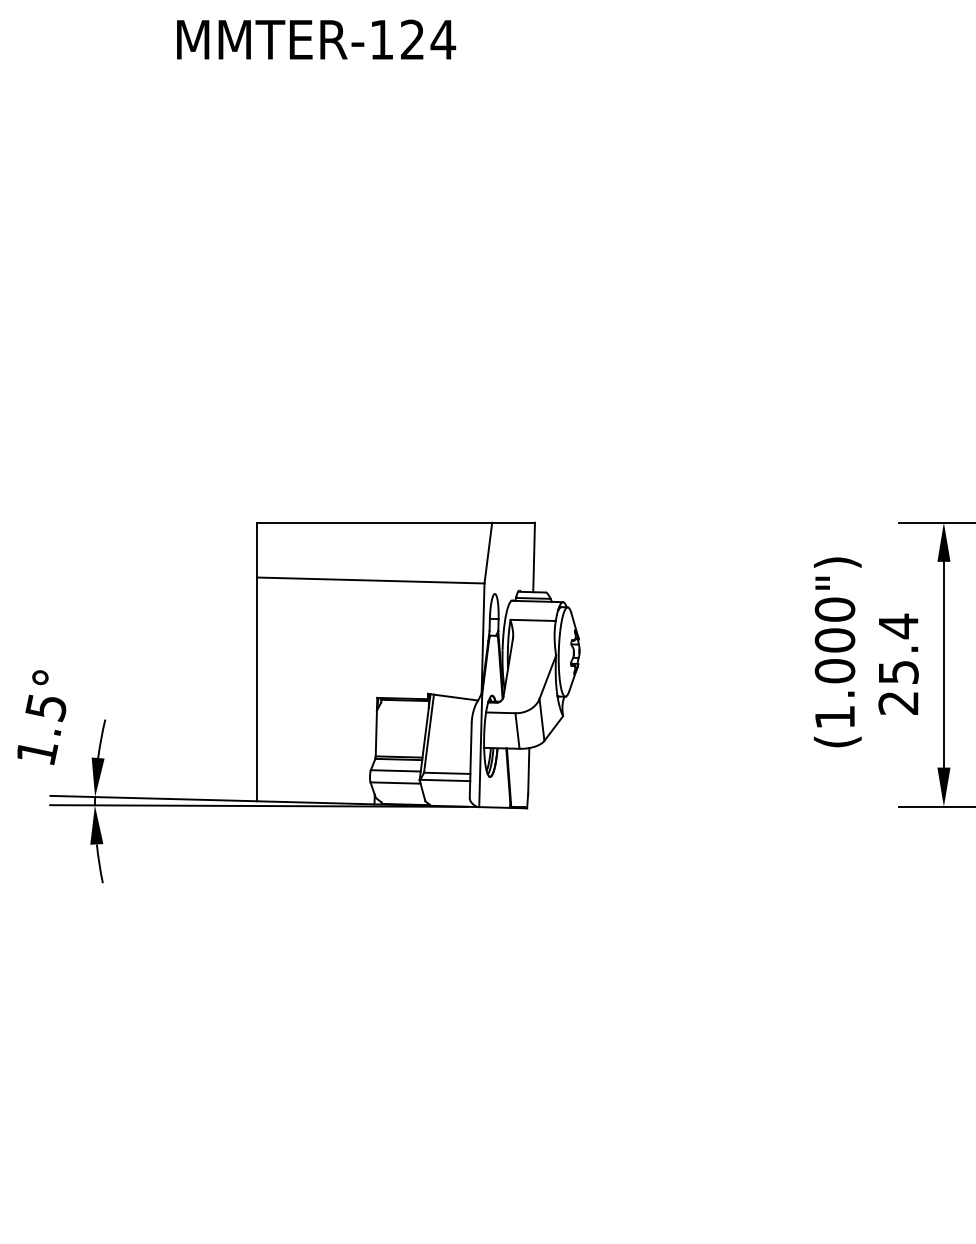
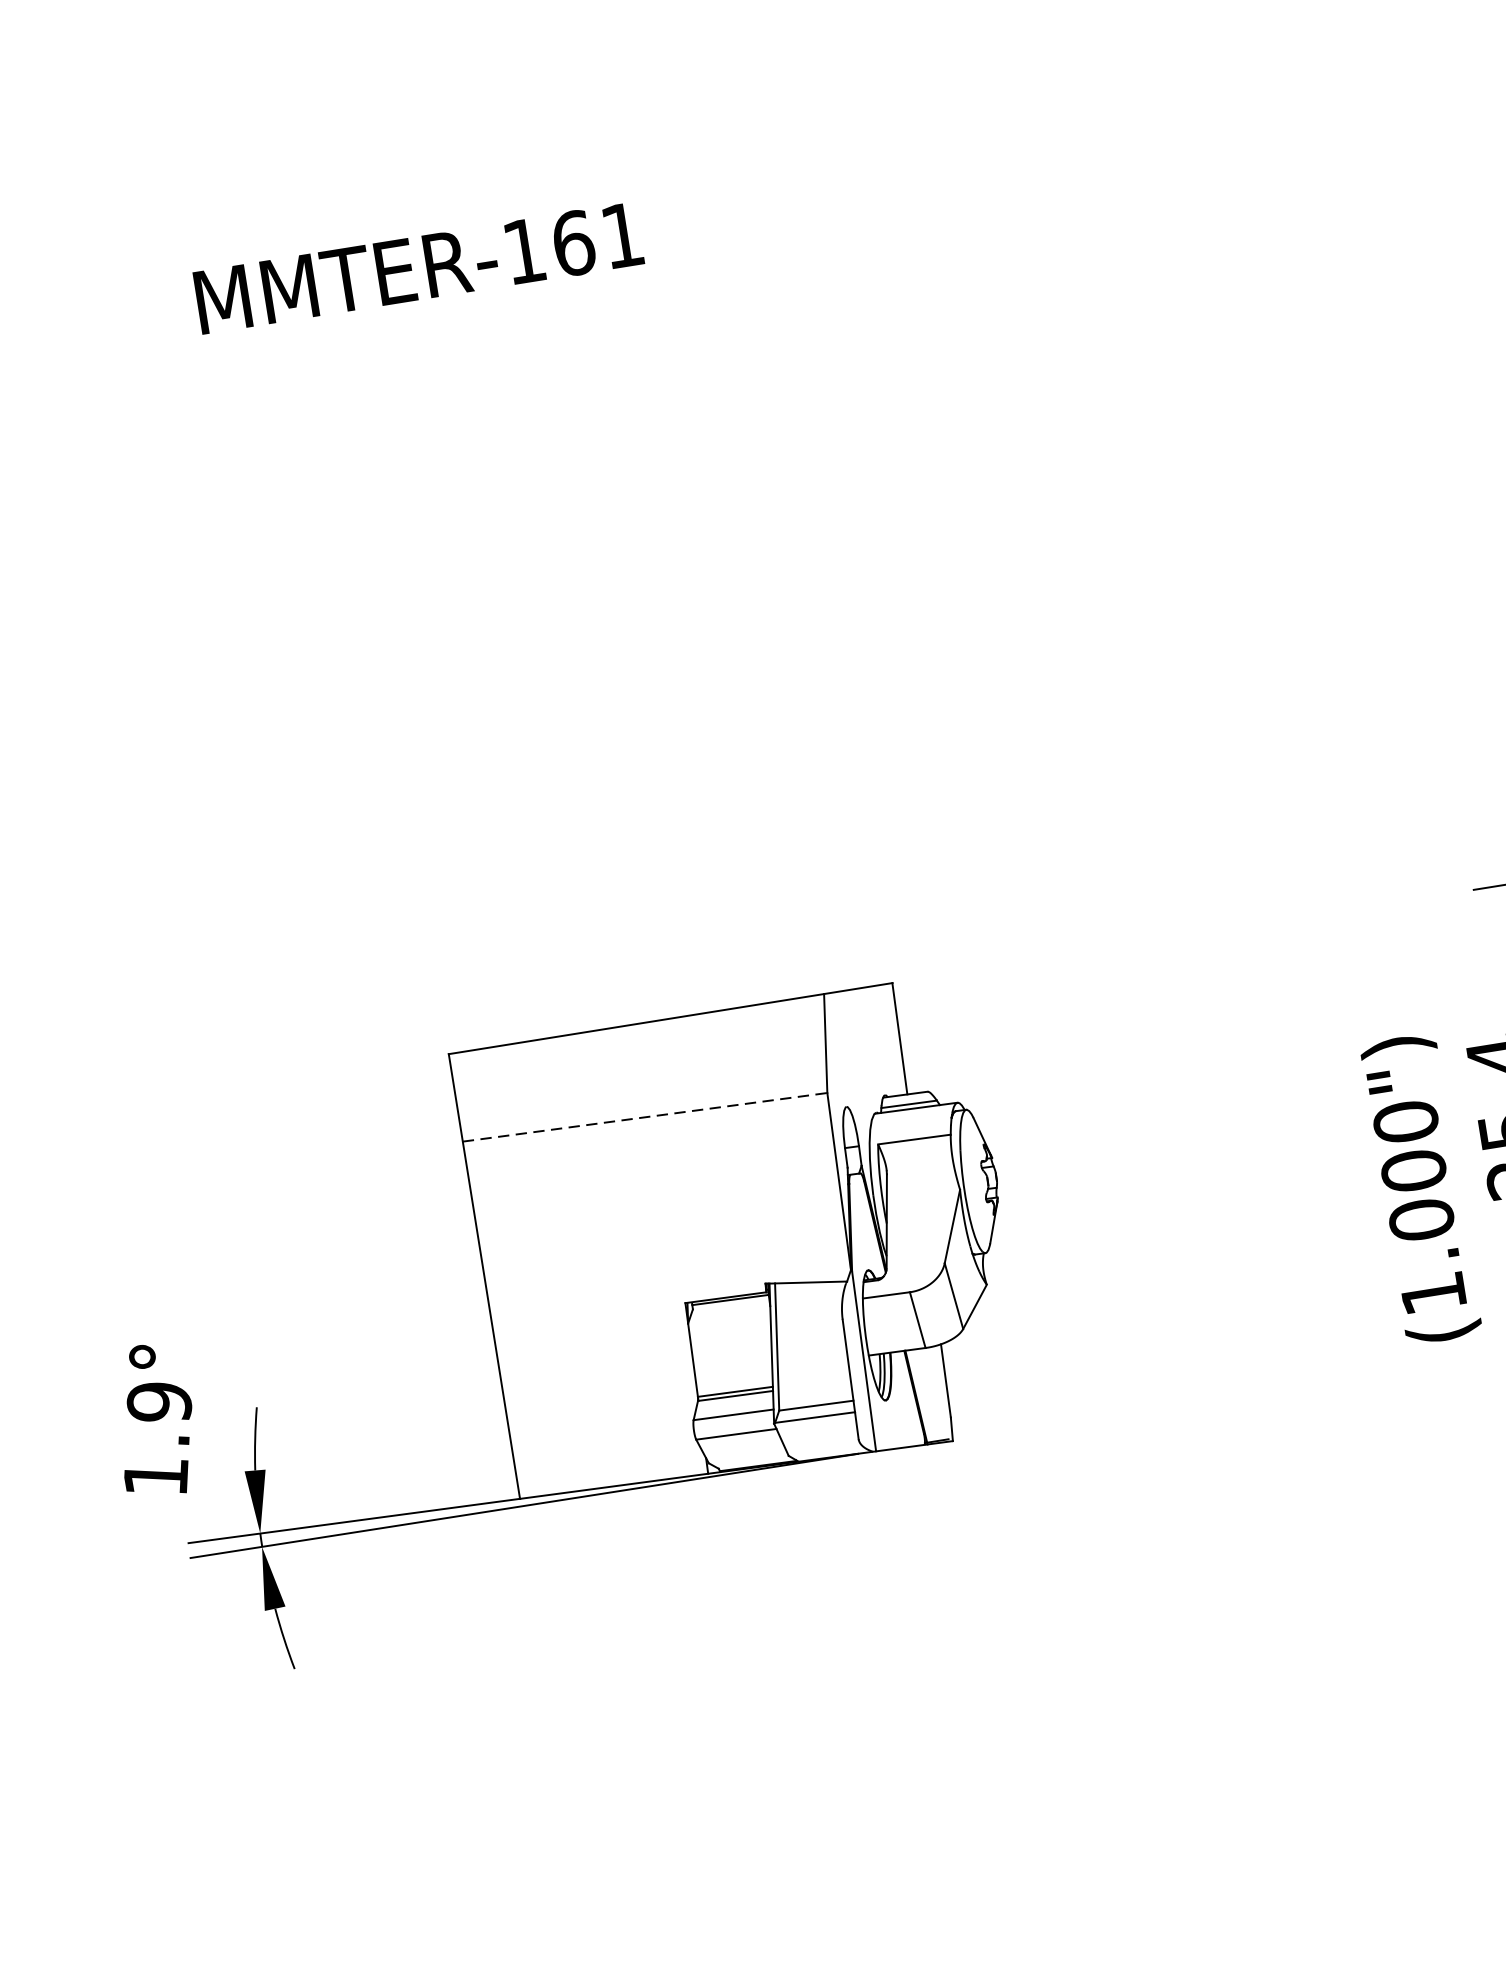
text: (428, 39) -> (598, 238), MMTER-124 -> MMTER-161
line: (370, 580) -> (644, 1117), solid -> dashed
text: (837, 652) -> (1420, 1189), moved
text: (45, 707) -> (158, 1403), 1.5° -> 1.9°

